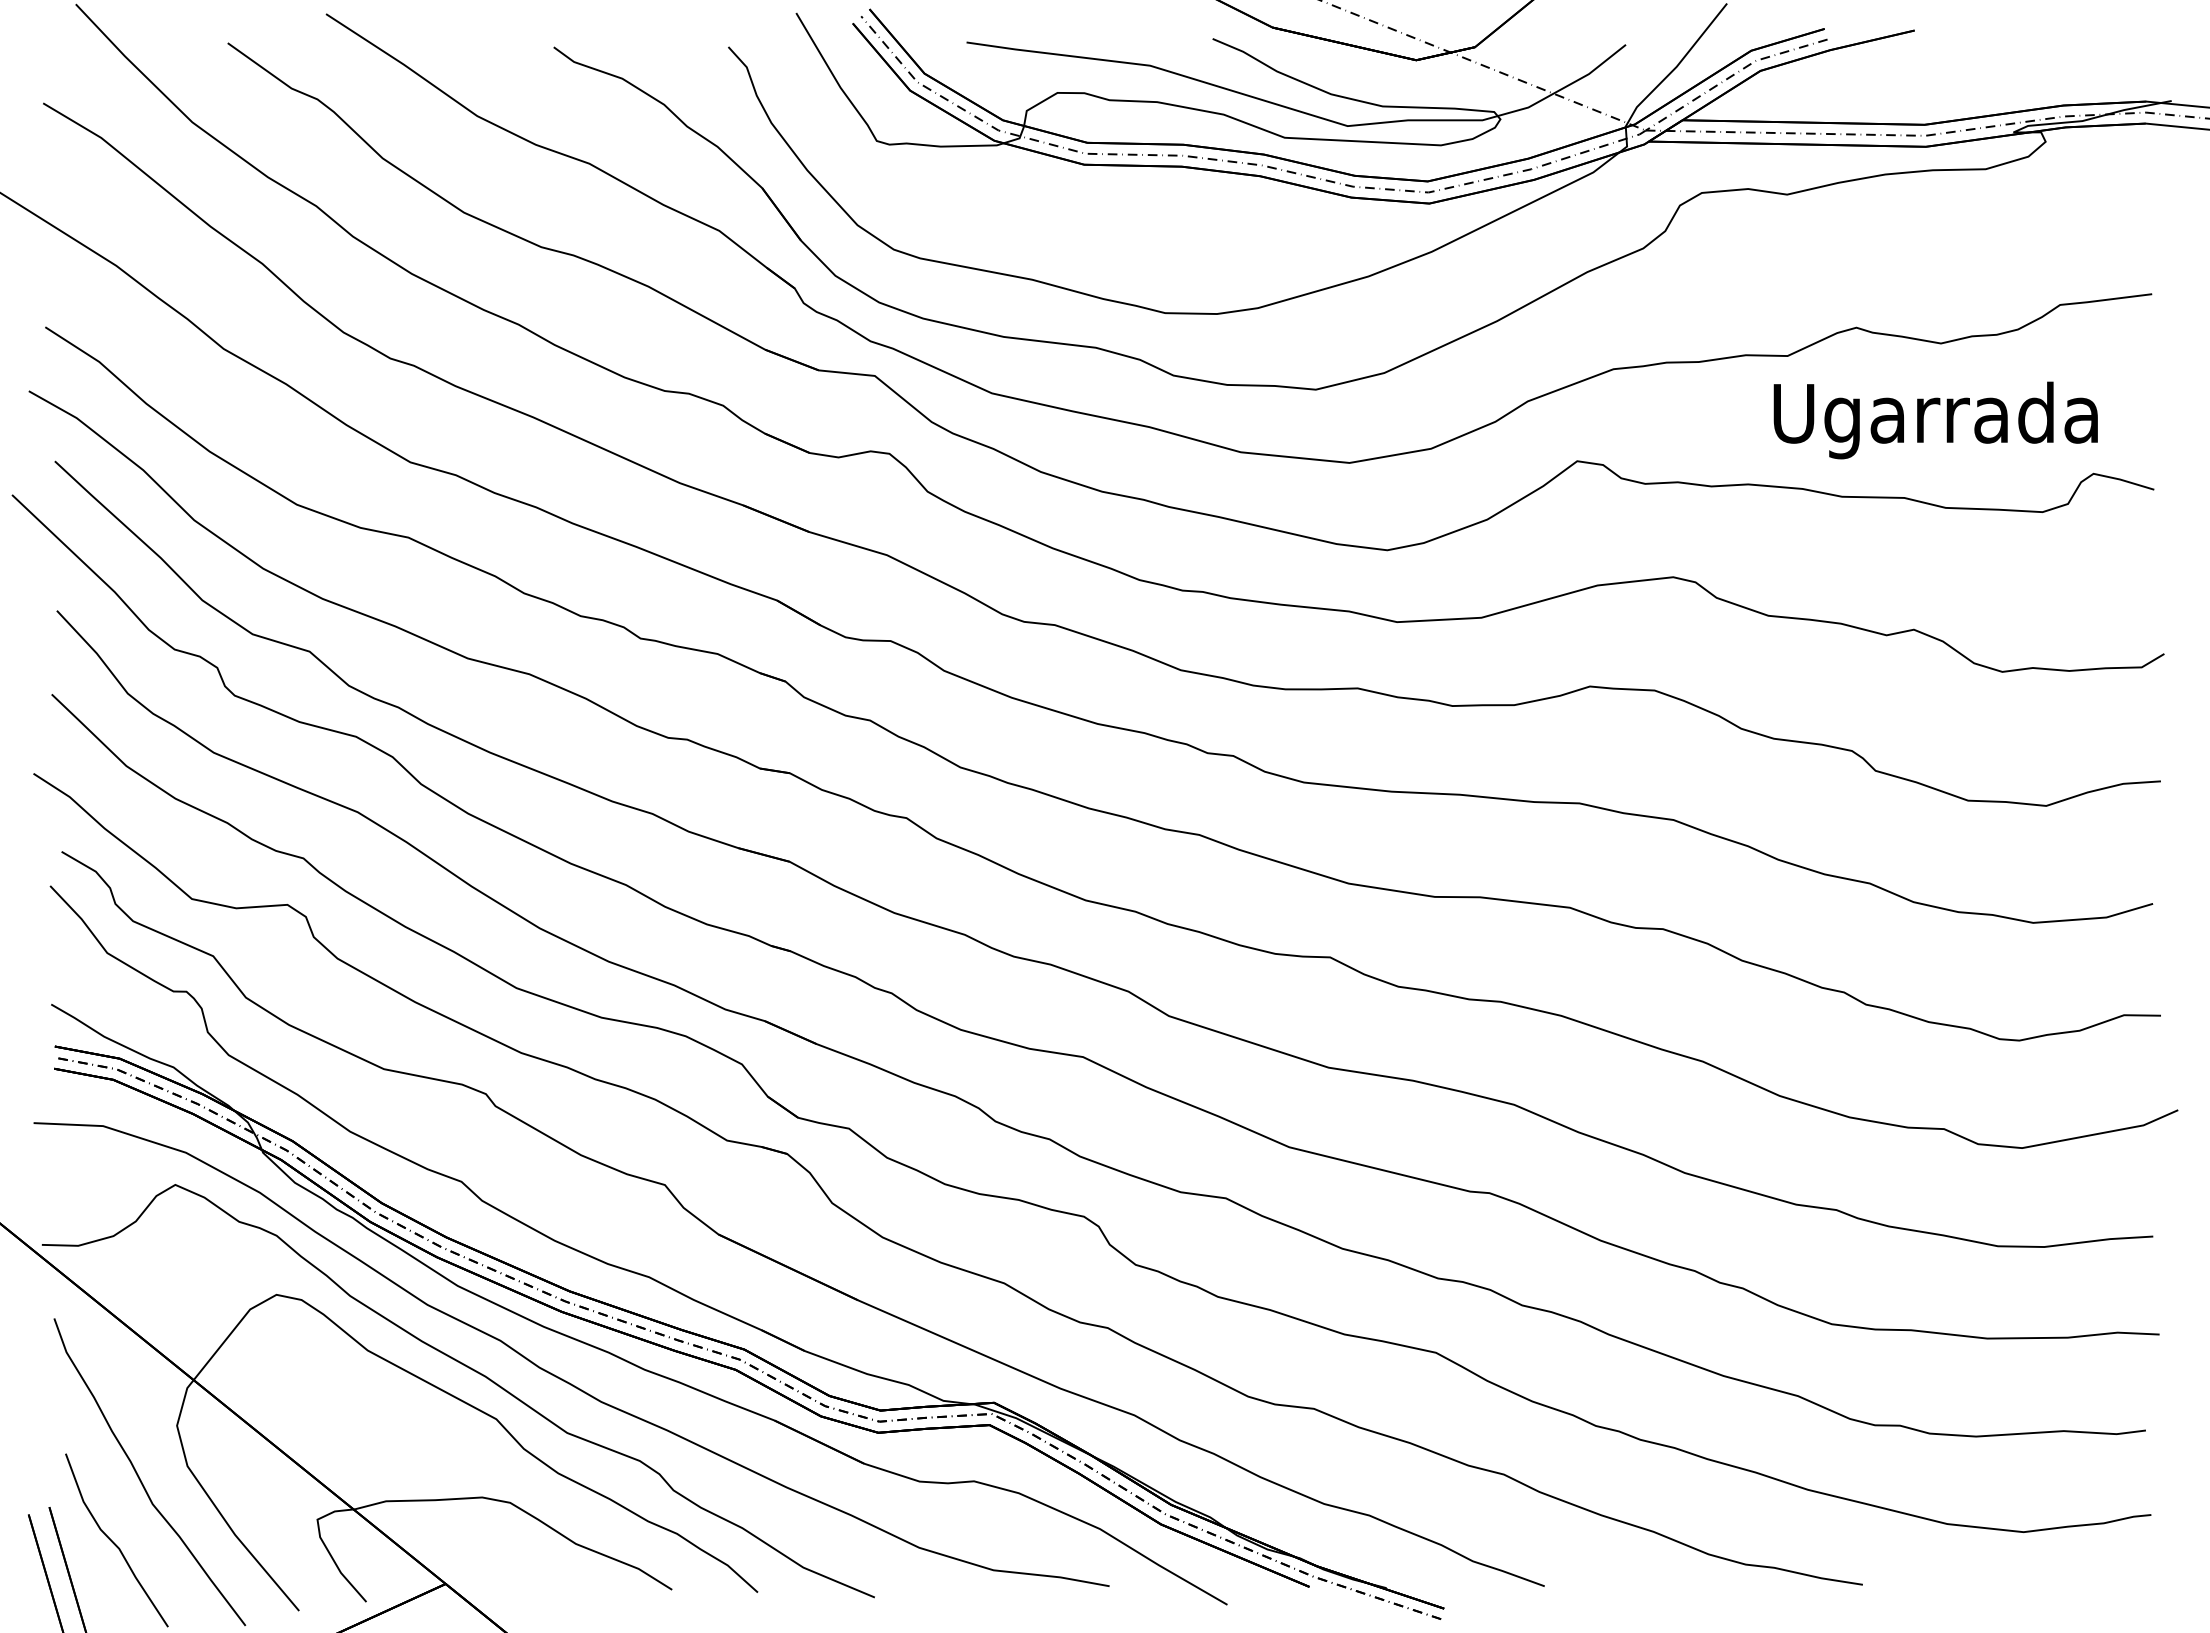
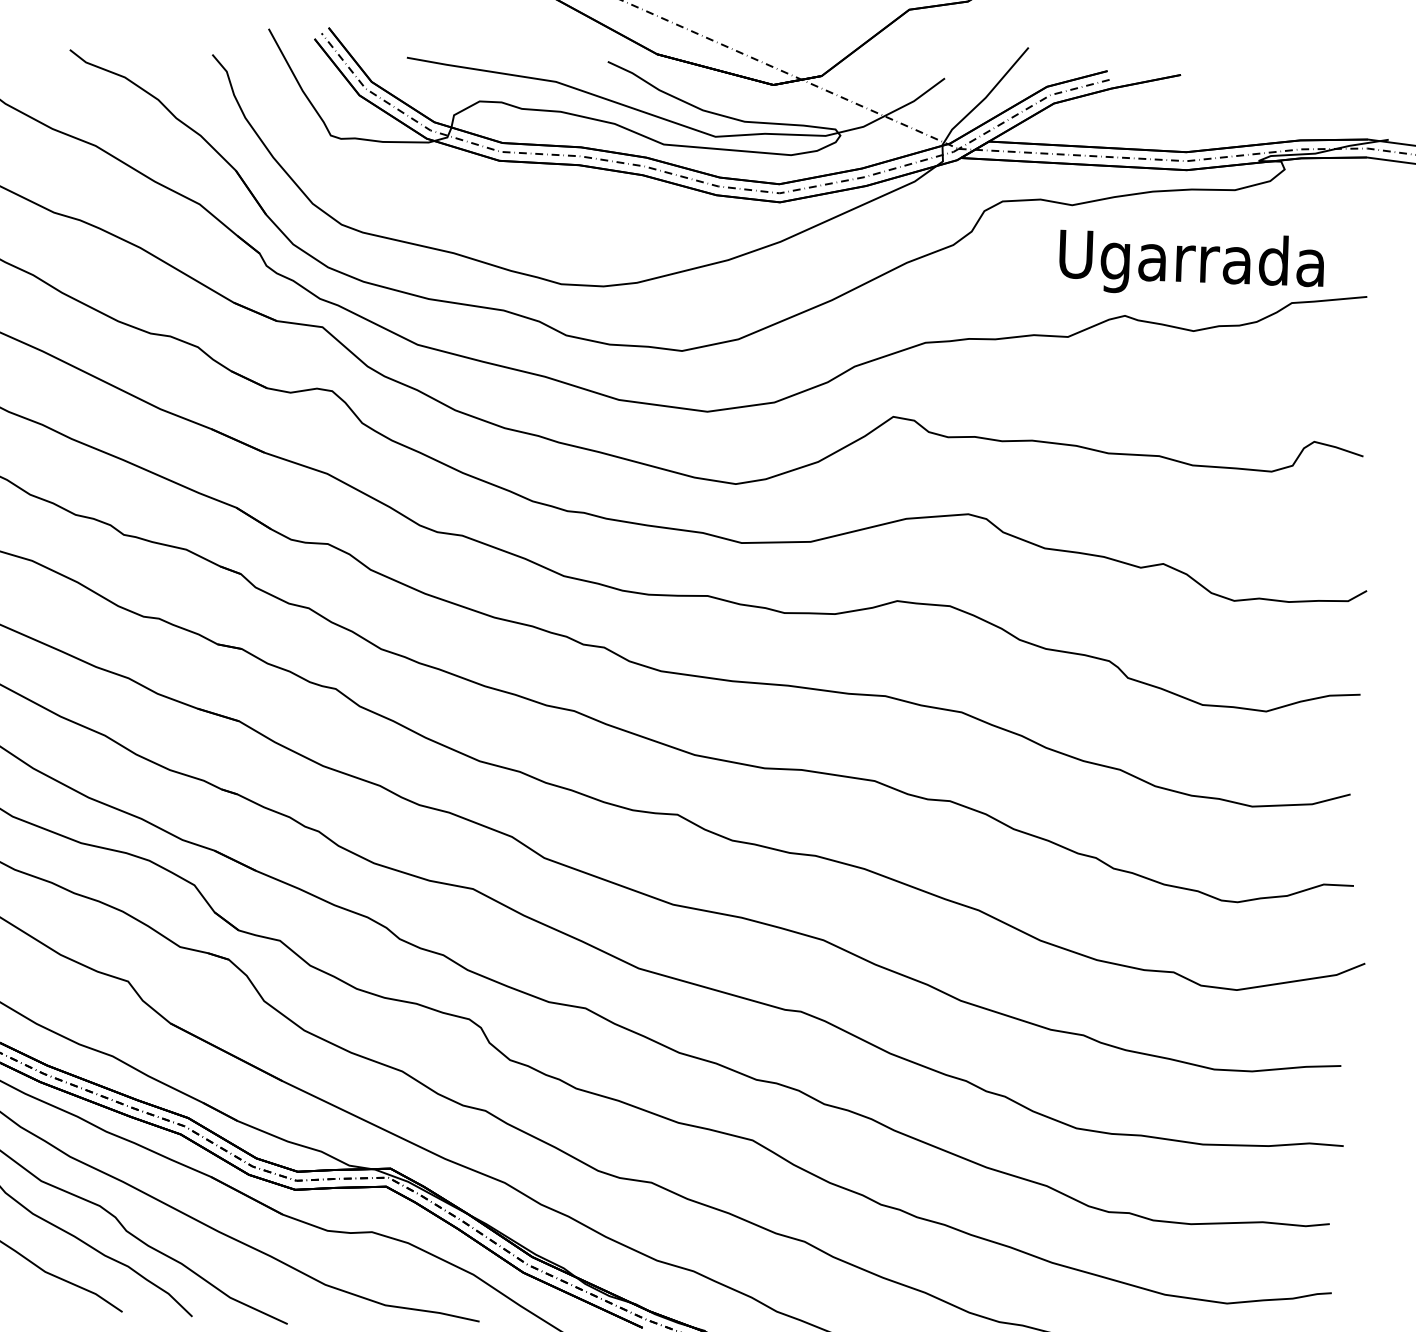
text: (1935, 420) -> (1191, 264), moved

